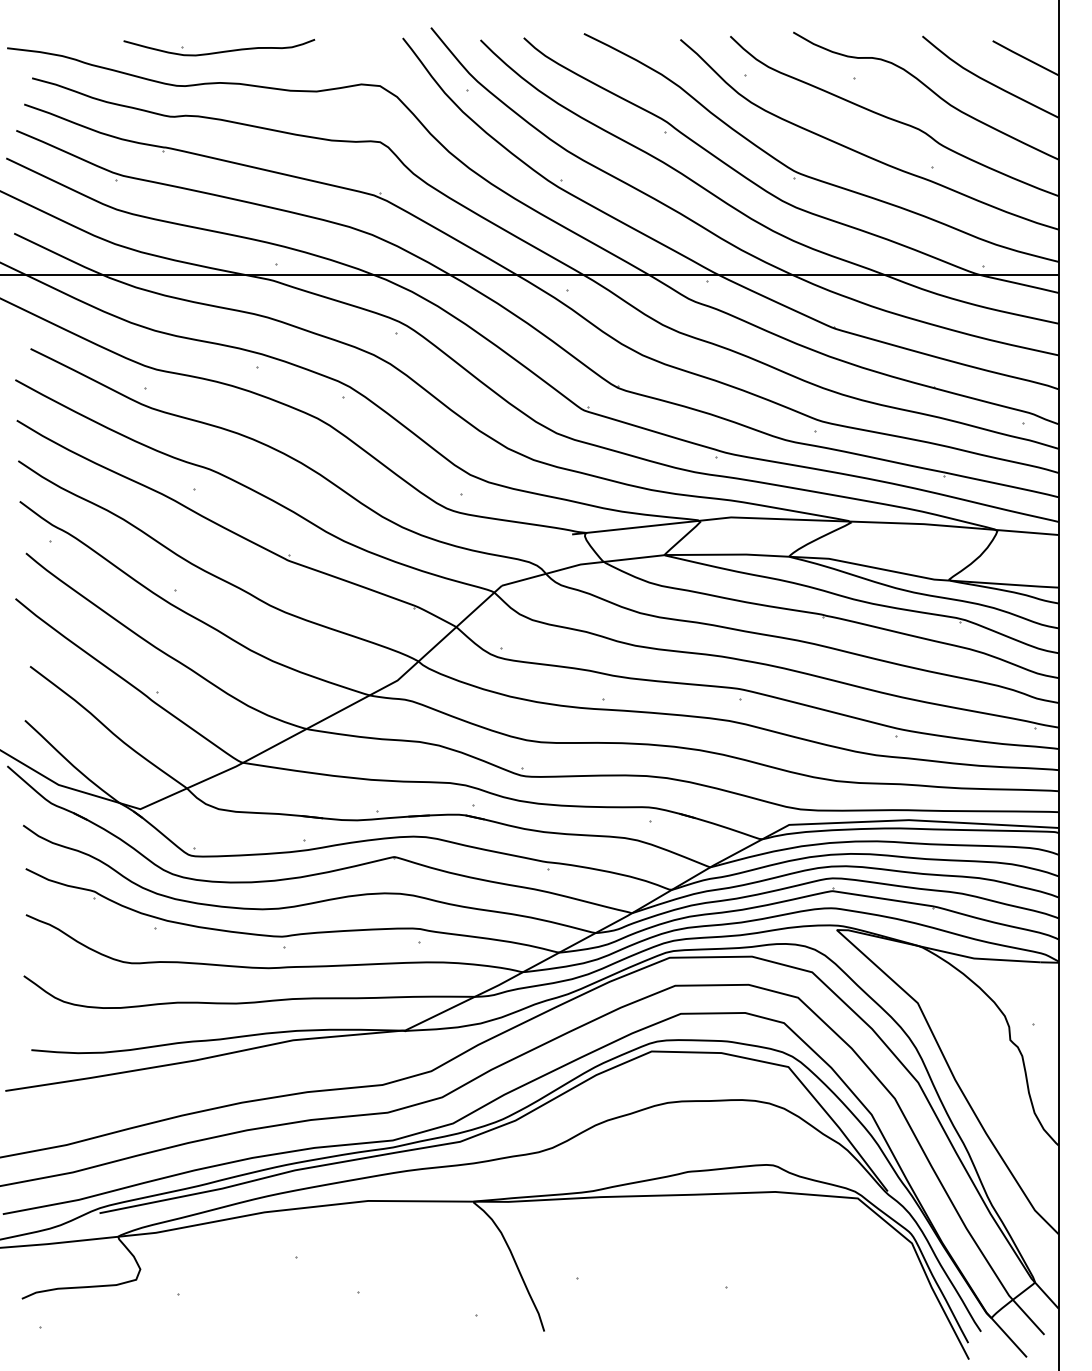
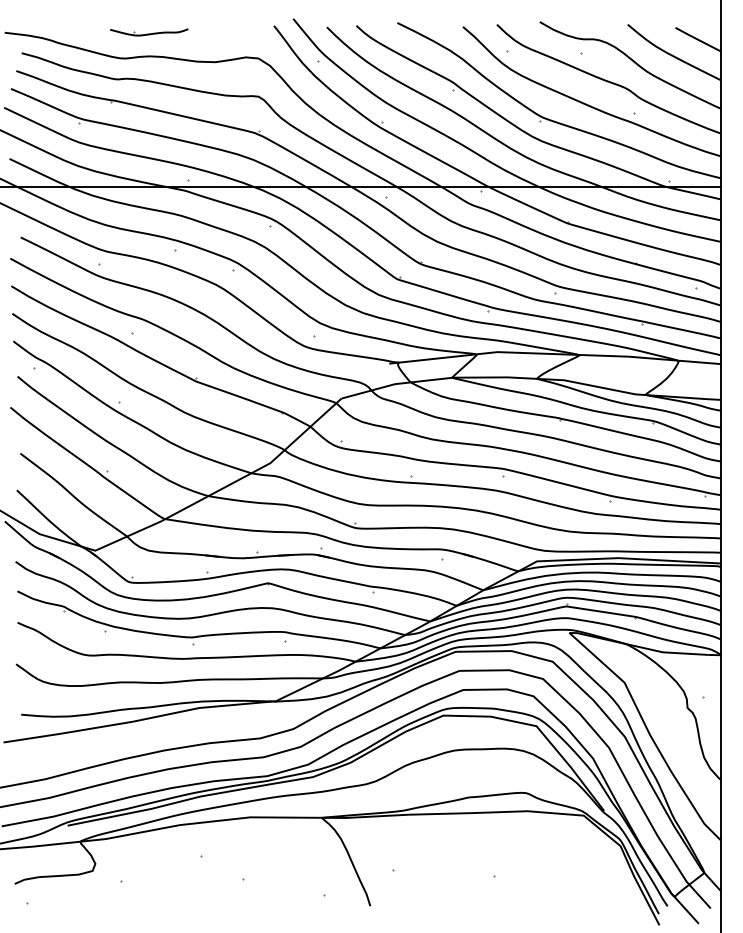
part: (219, 47) -> (149, 32), size x0.6

